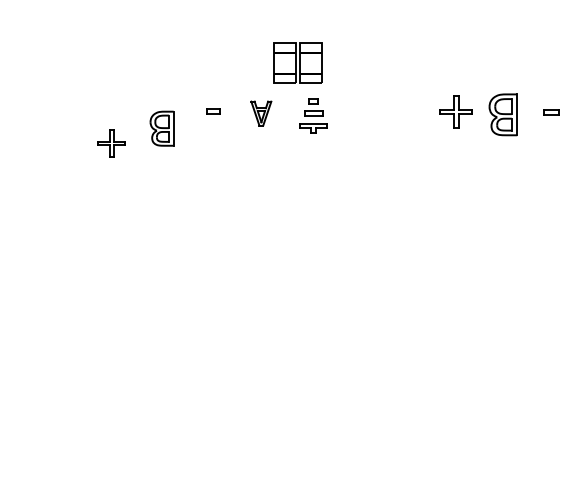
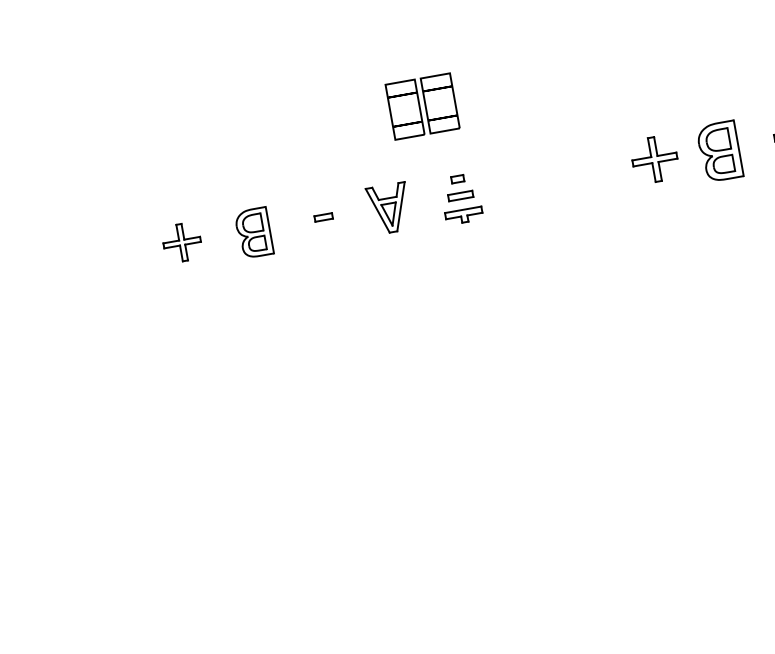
part: (297, 62) -> (421, 105), moved
part: (261, 113) -> (389, 208), size x1.43
part: (161, 128) -> (253, 232), moved
part: (111, 143) -> (181, 242), moved

